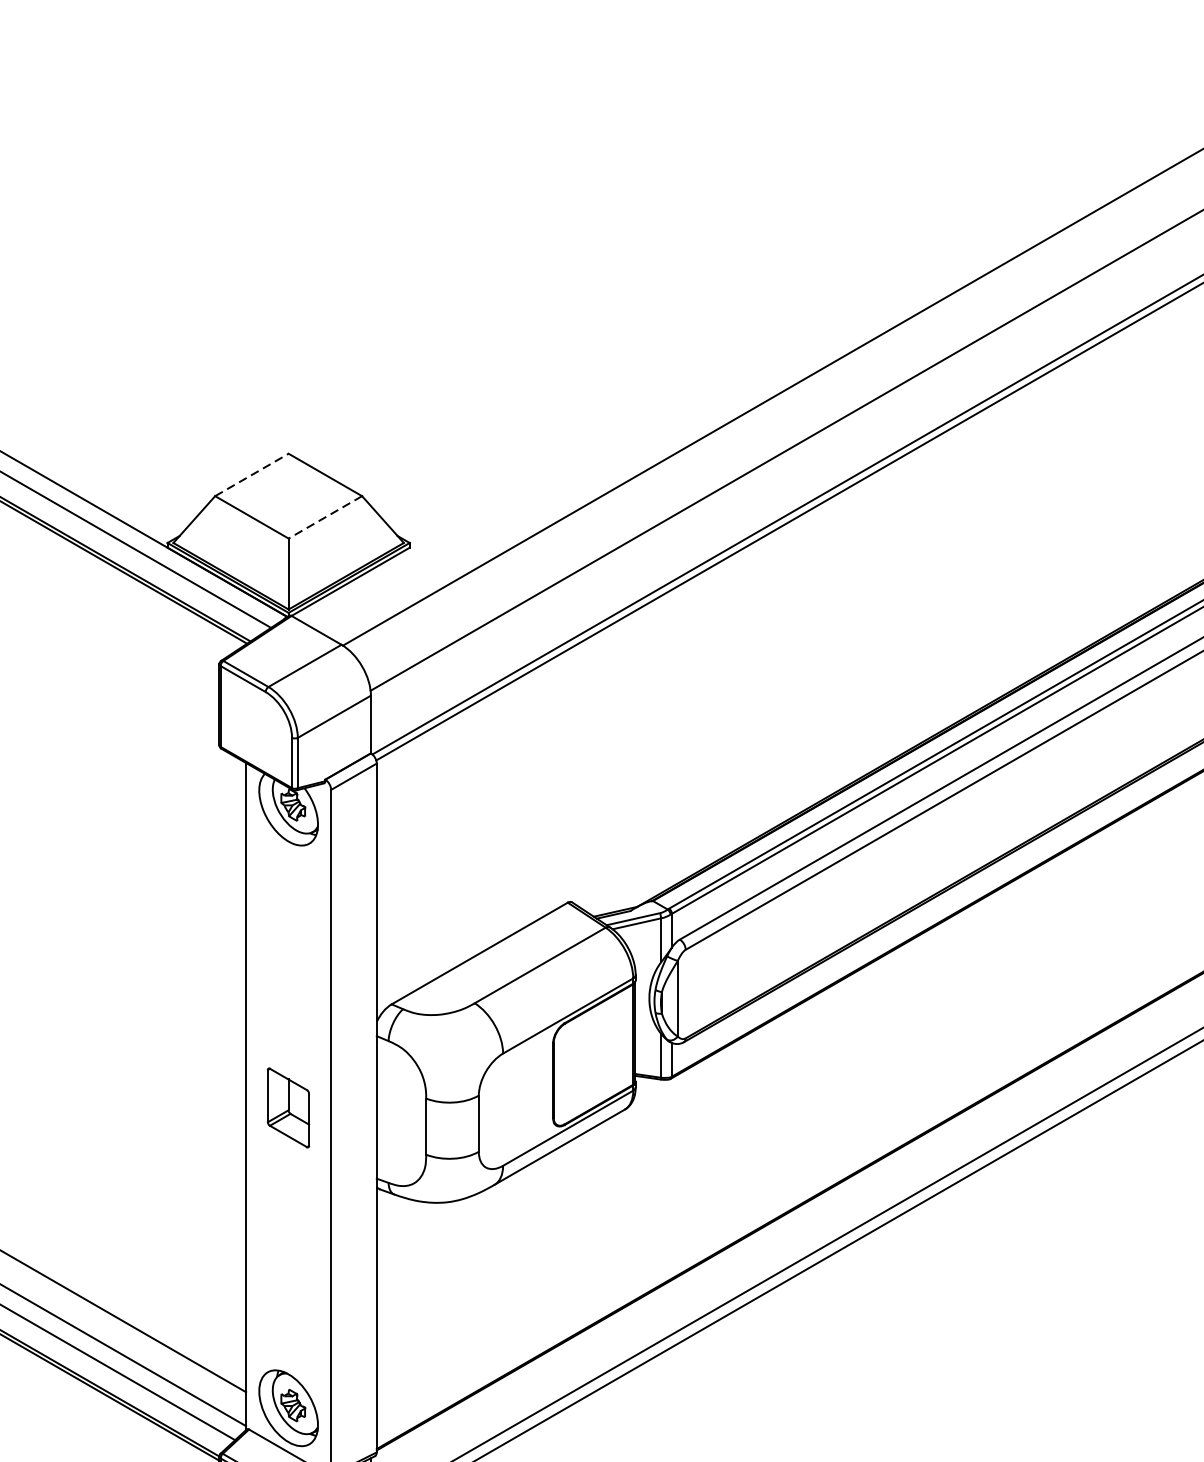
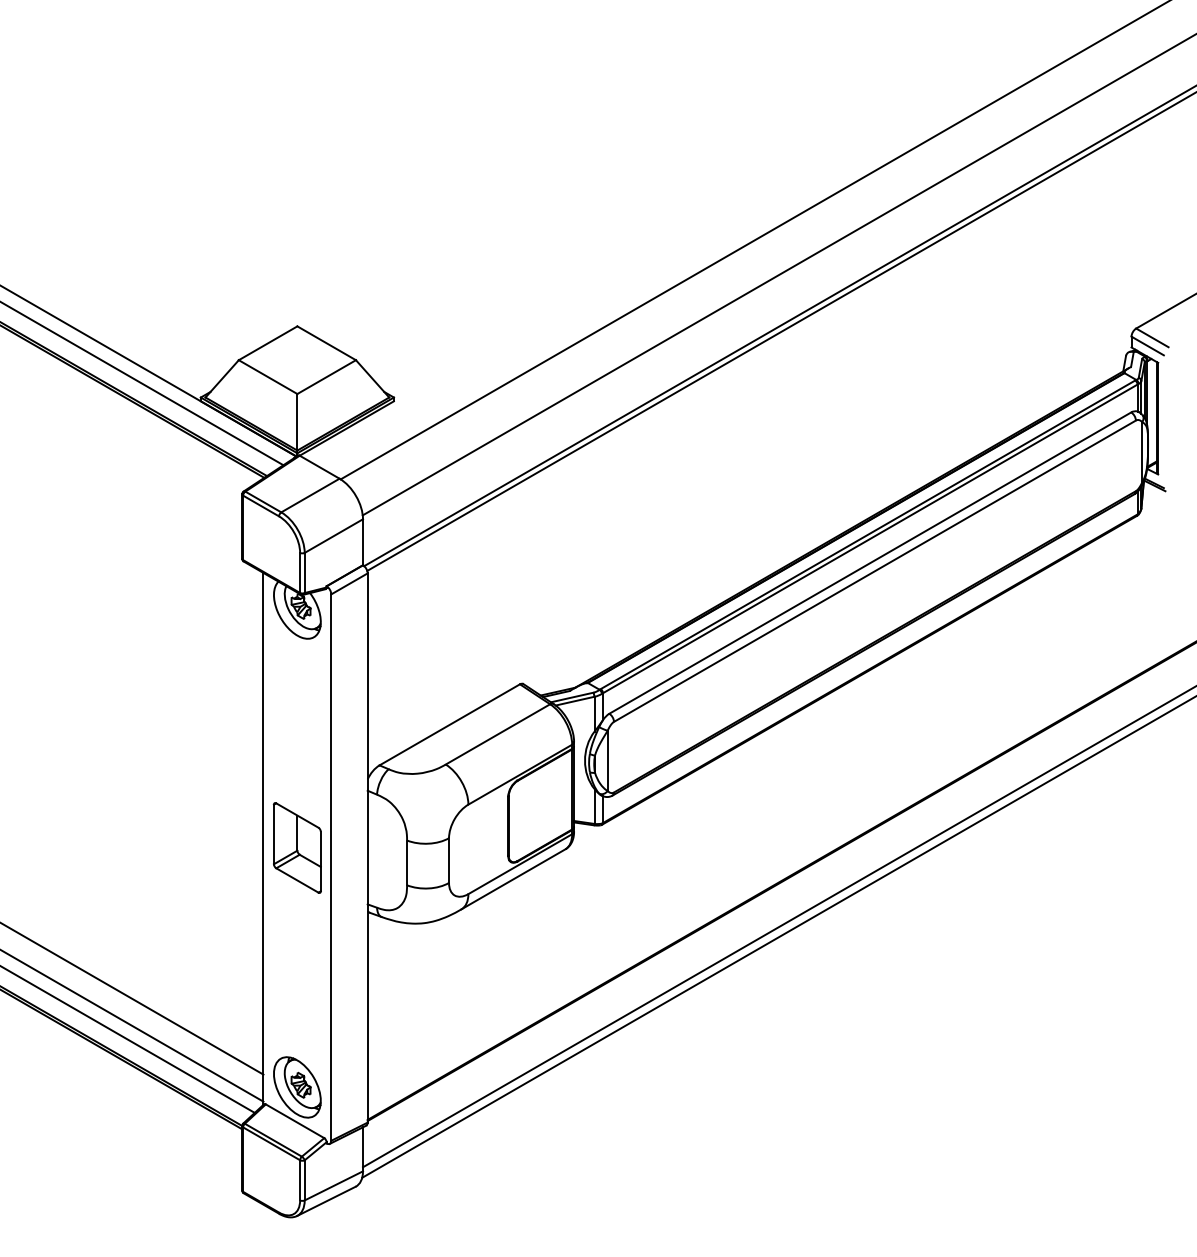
line: (252, 475) -> (268, 343), dashed -> solid
line: (325, 517) -> (326, 377), dashed -> solid
part: (287, 1107) -> (296, 847), size x1.43

